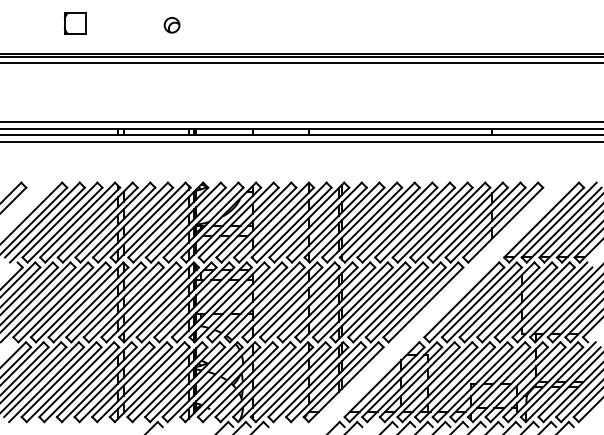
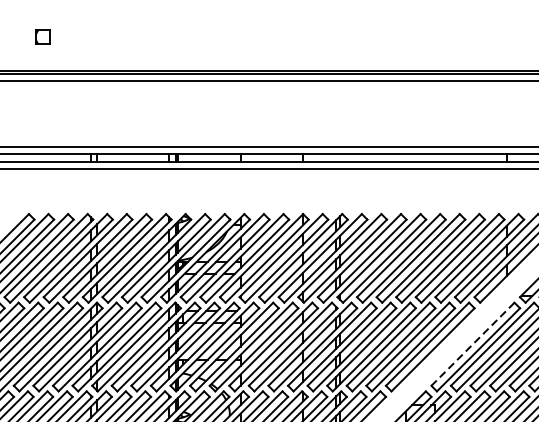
part: (74, 23) -> (42, 37), size x0.6
part: (171, 25) -> (150, 39), removed
line: (461, 299) -> (472, 343), solid -> dashed

